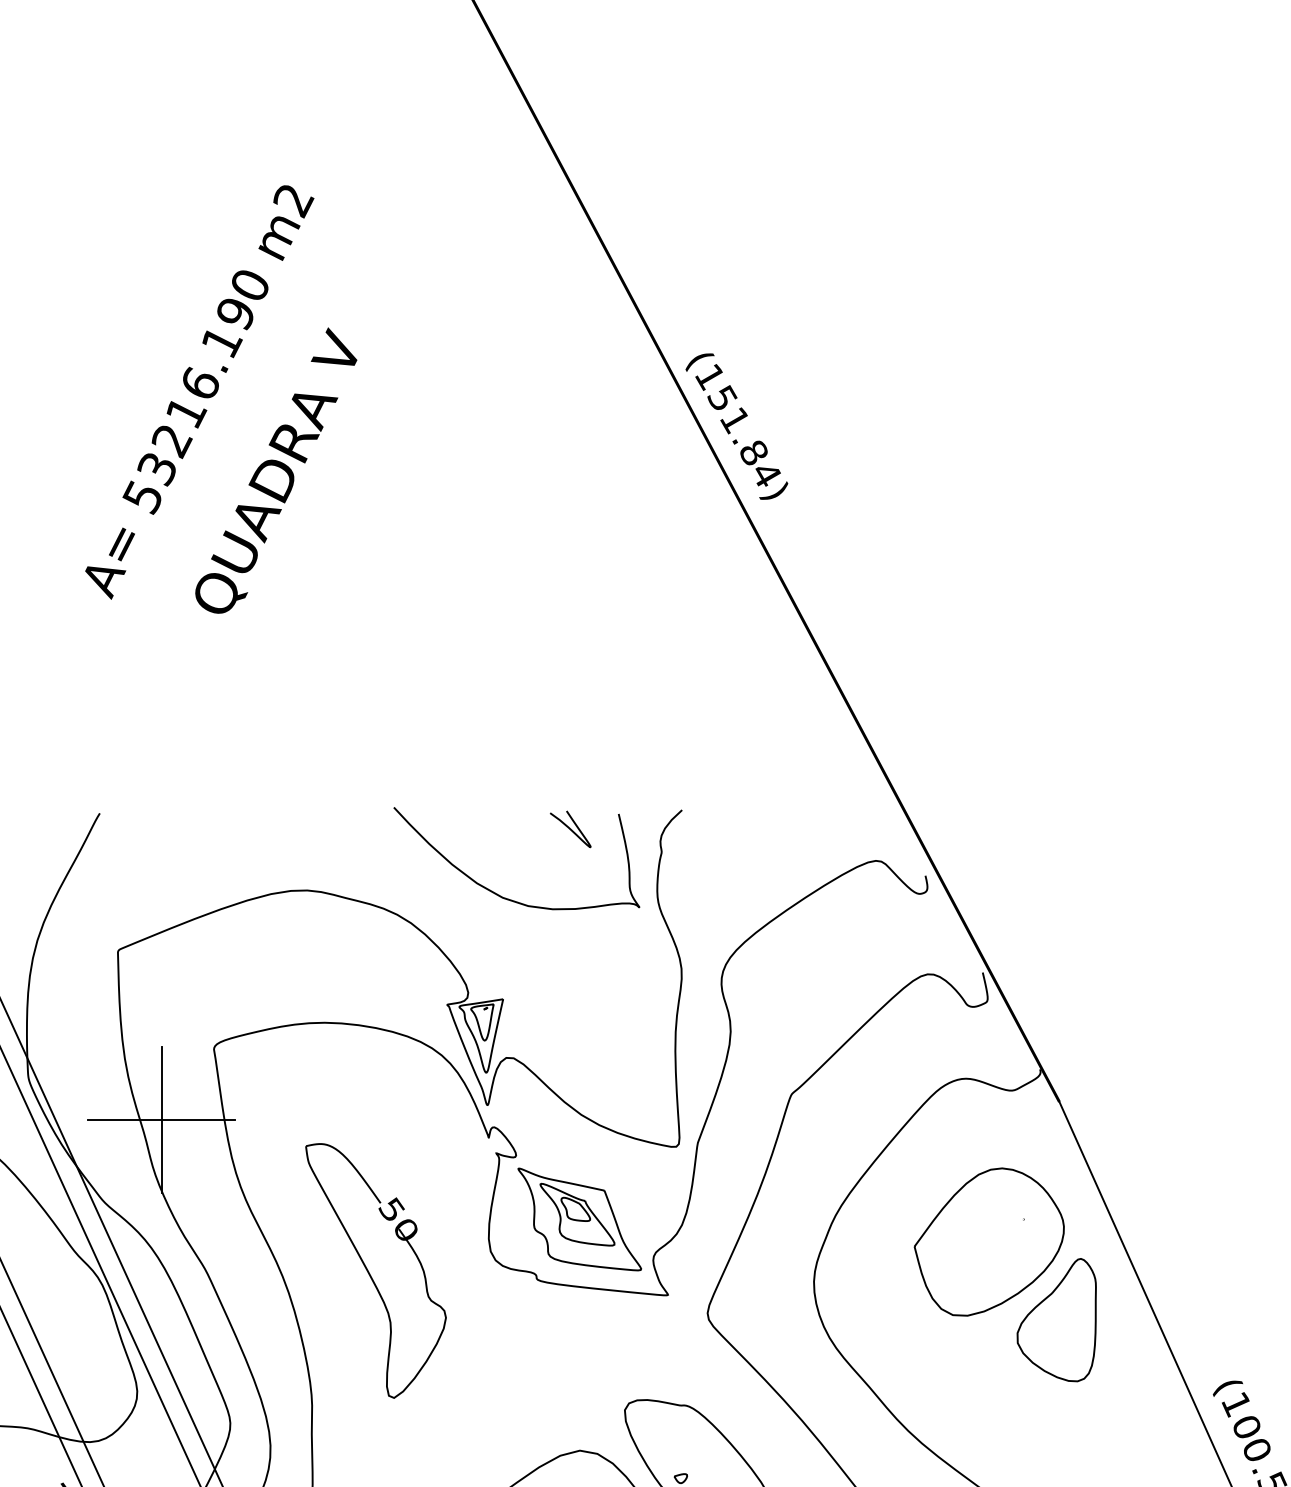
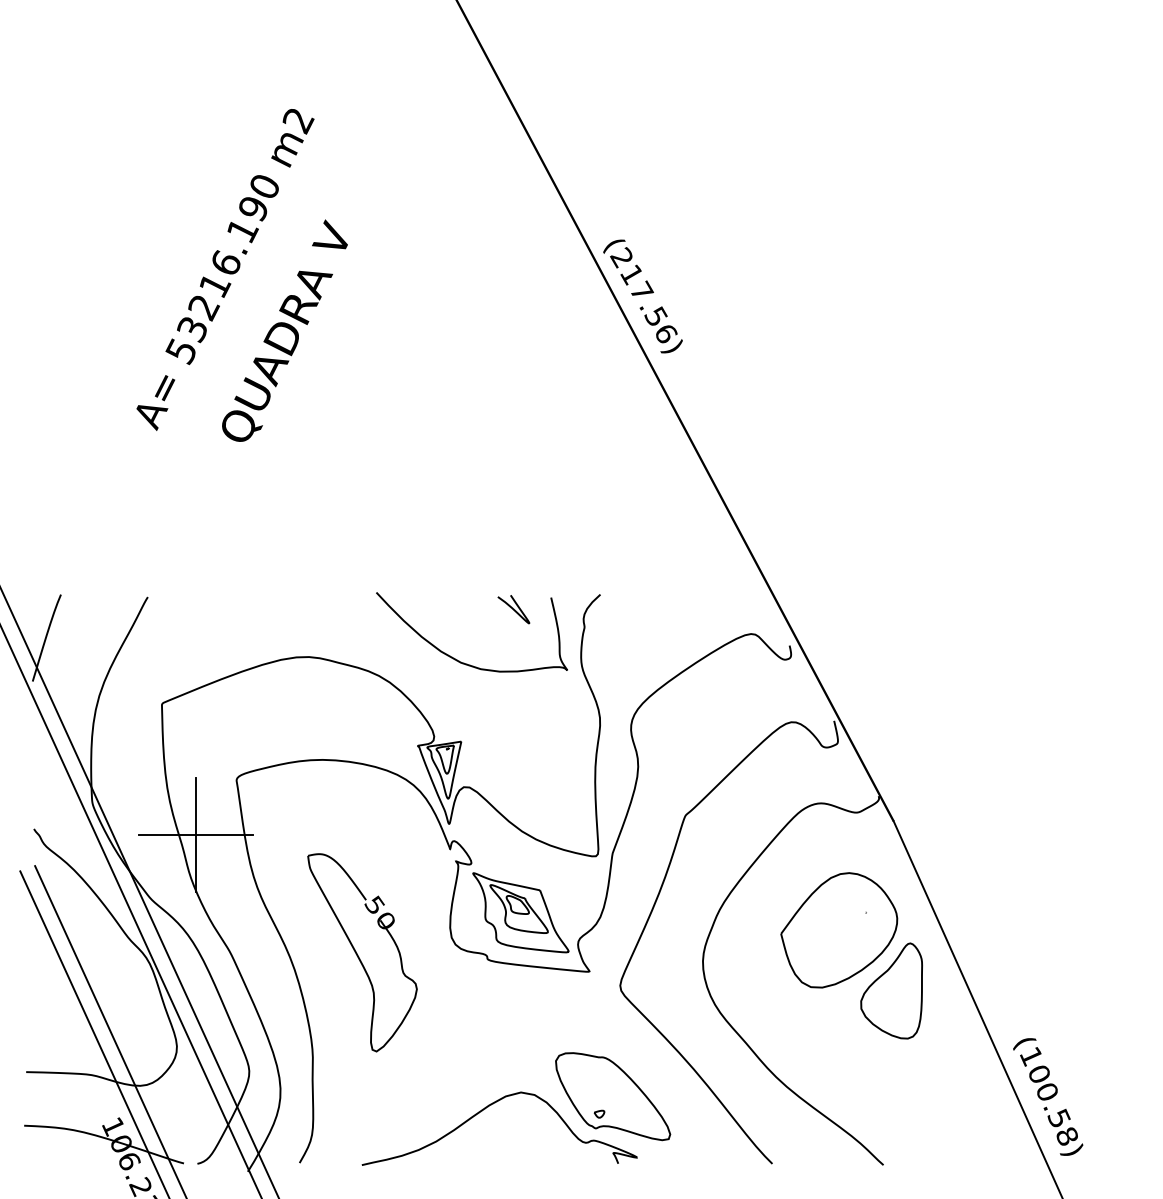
text: (737, 425) -> (643, 295), (151.84) -> (217.56)

